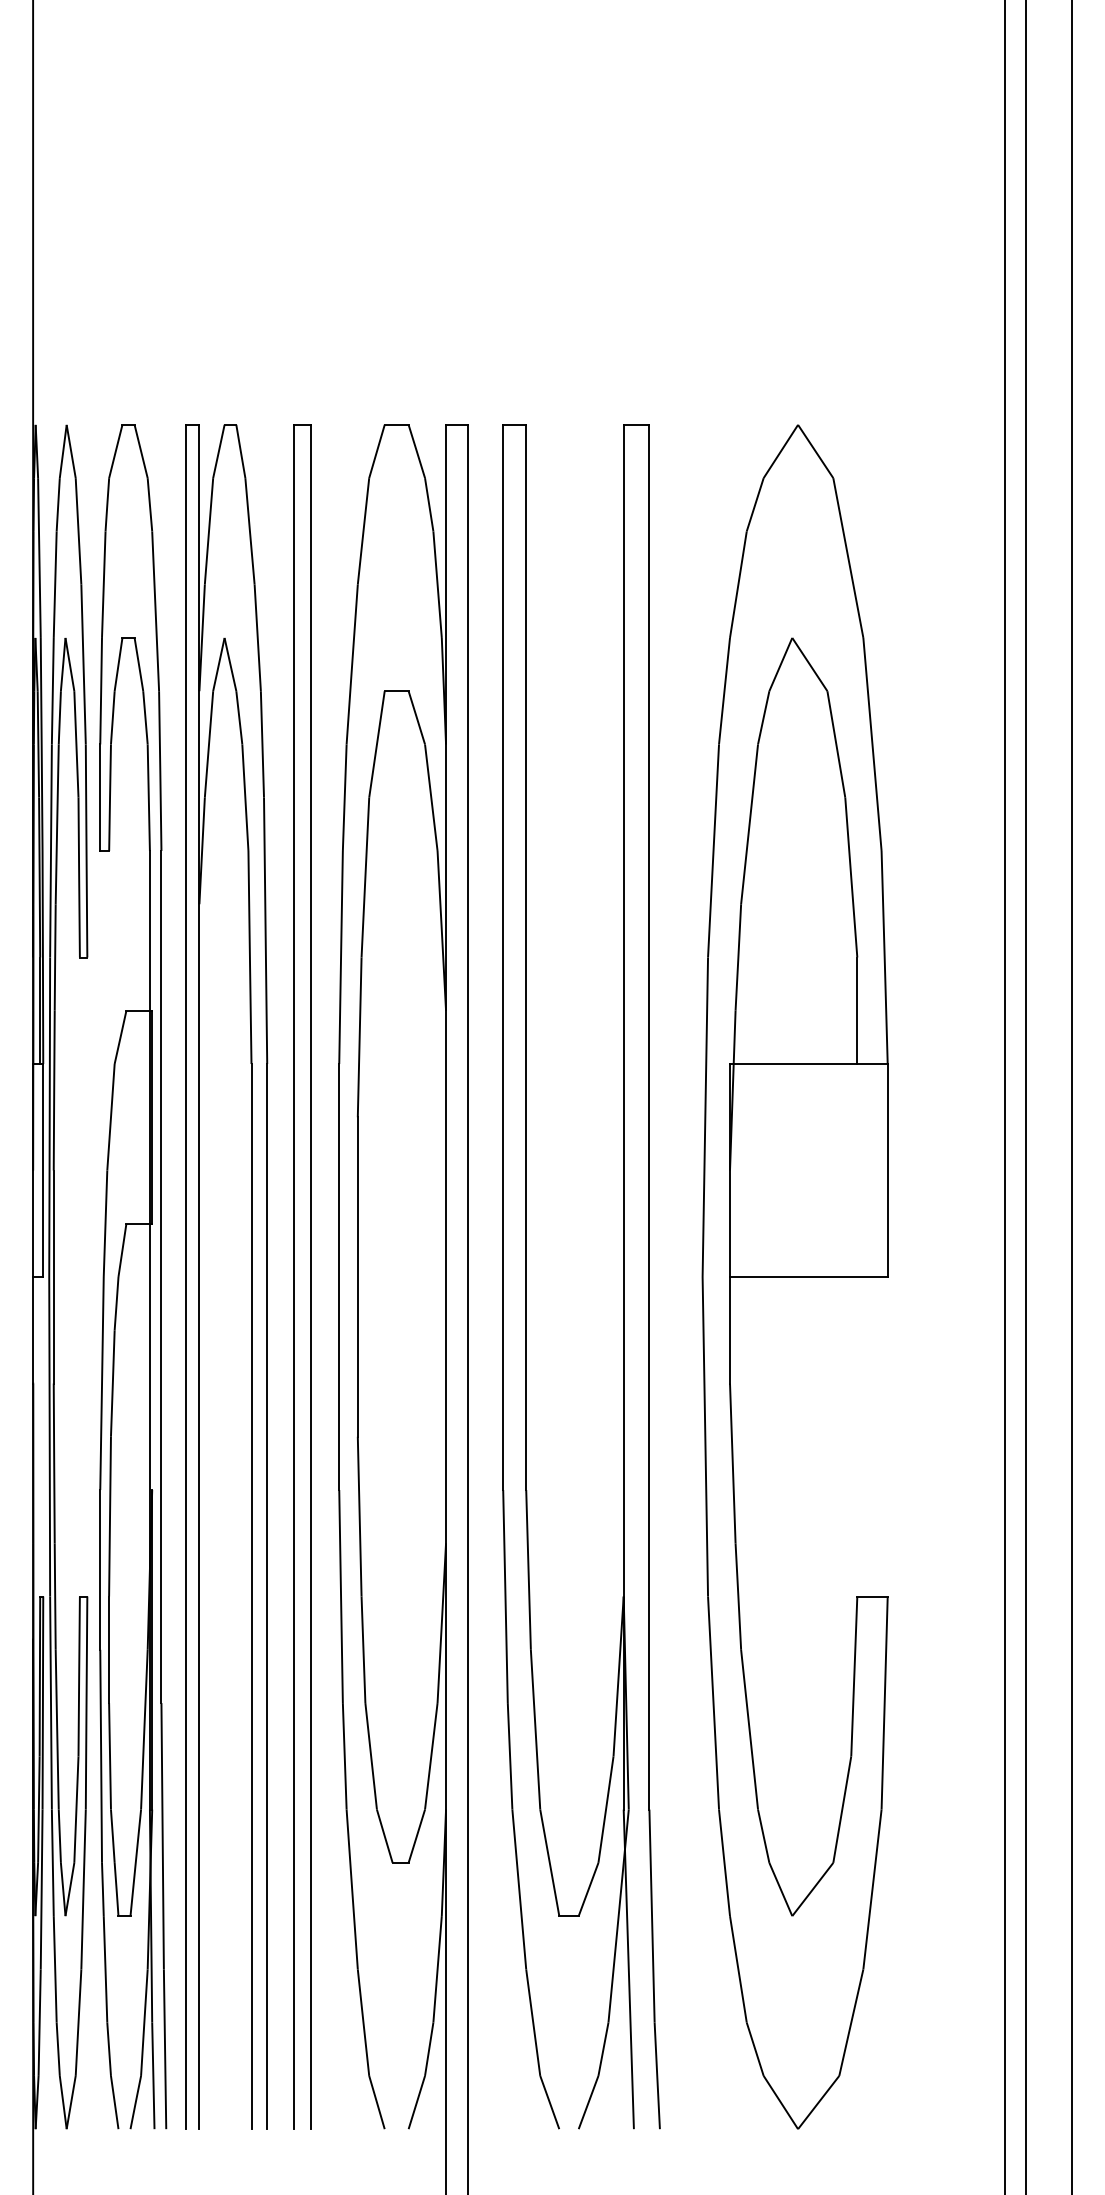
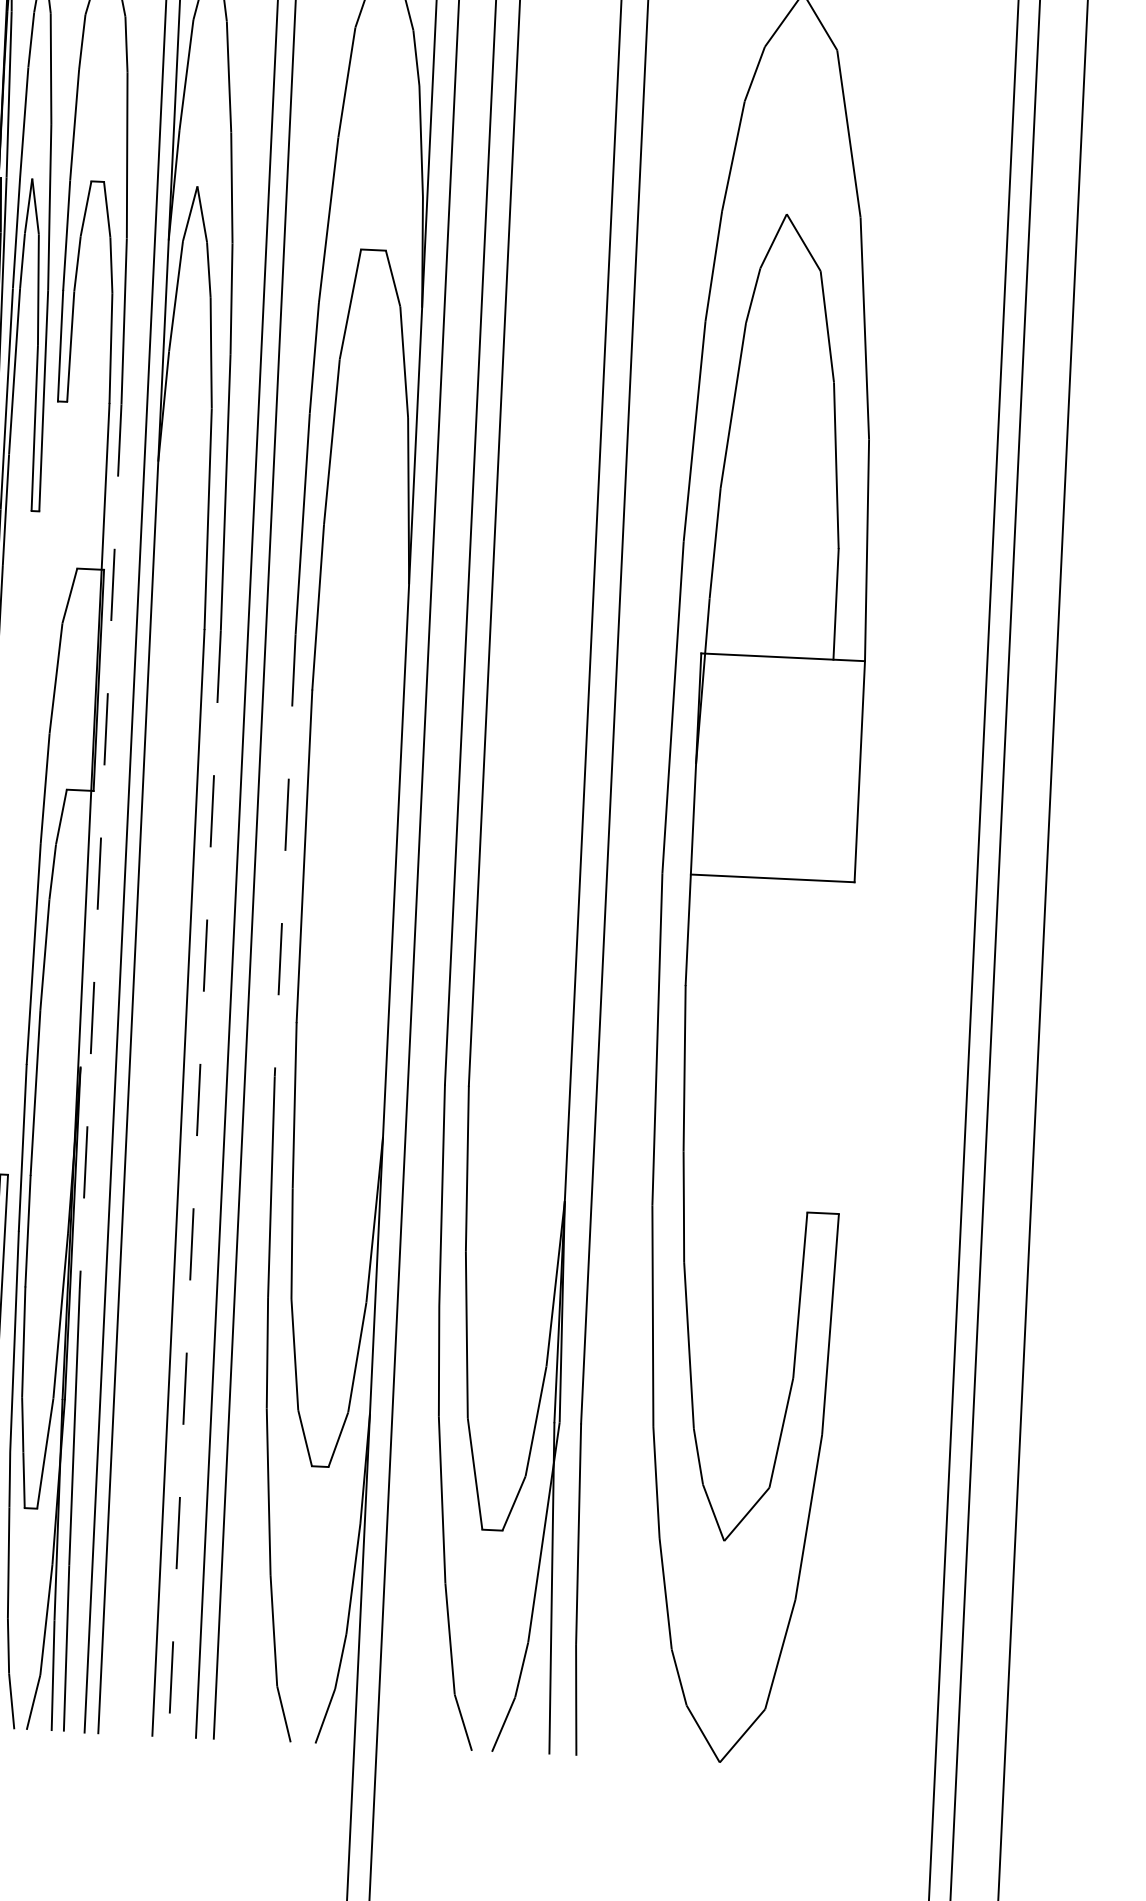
line: (161, 1277) -> (100, 847), solid -> dashed
line: (339, 1277) -> (285, 855), solid -> dashed
line: (267, 1596) -> (195, 1183), solid -> dashed

